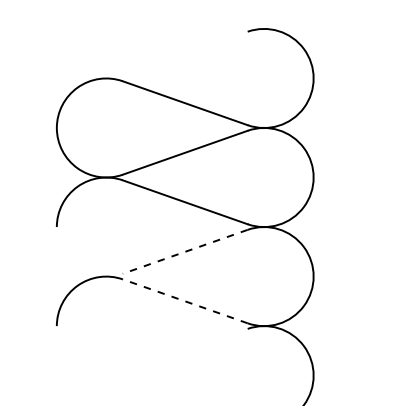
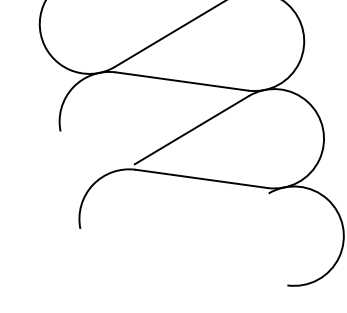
line: (184, 251) -> (191, 130), dashed -> solid
line: (184, 301) -> (201, 179), dashed -> solid

